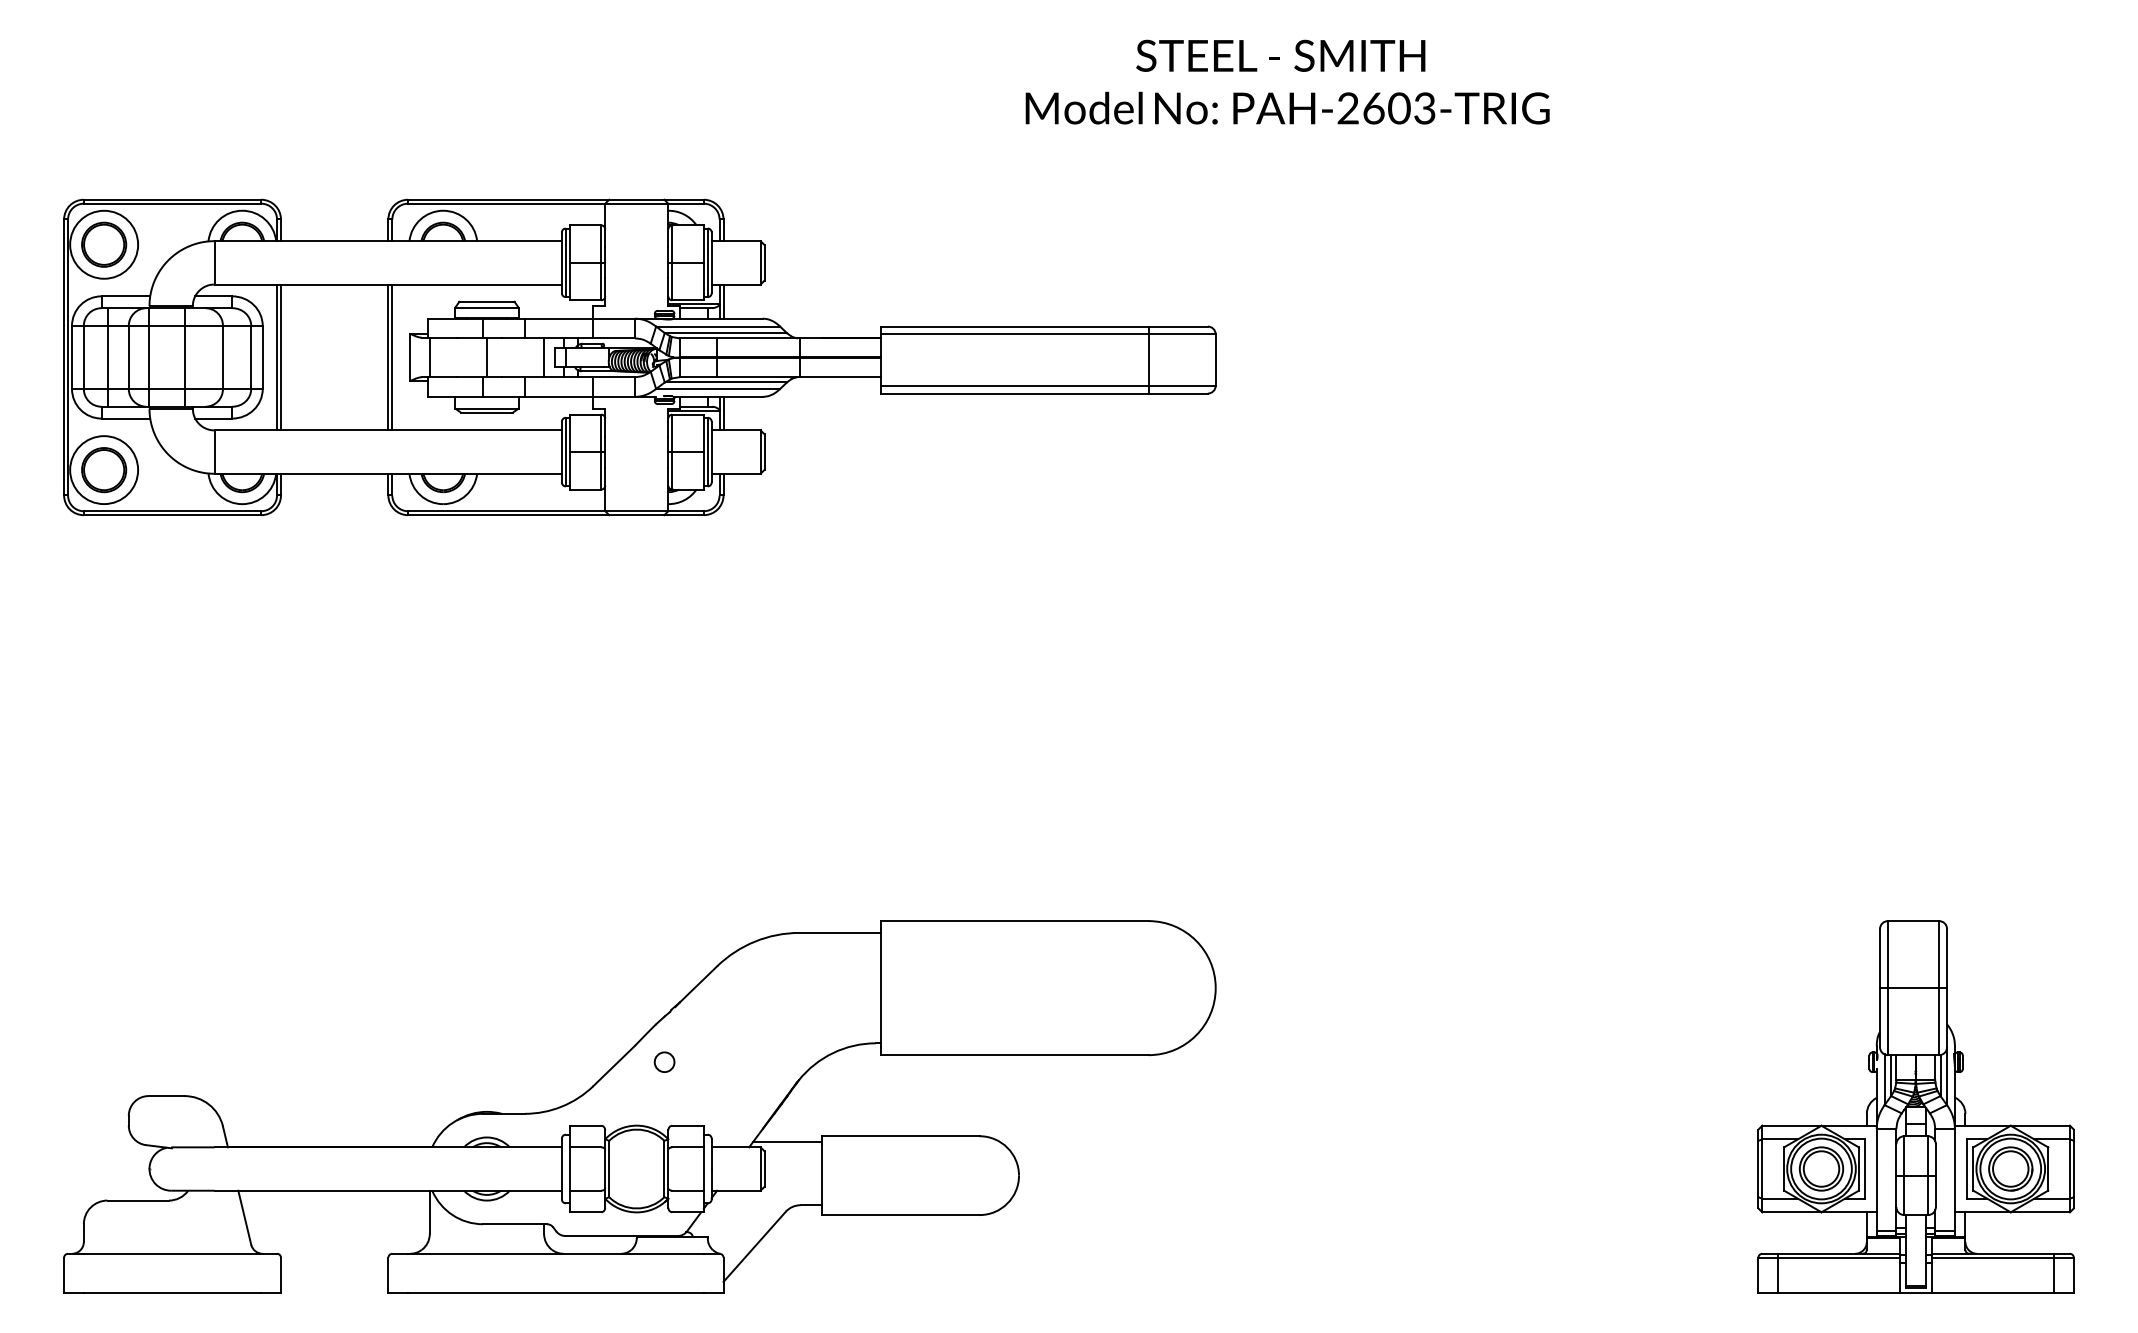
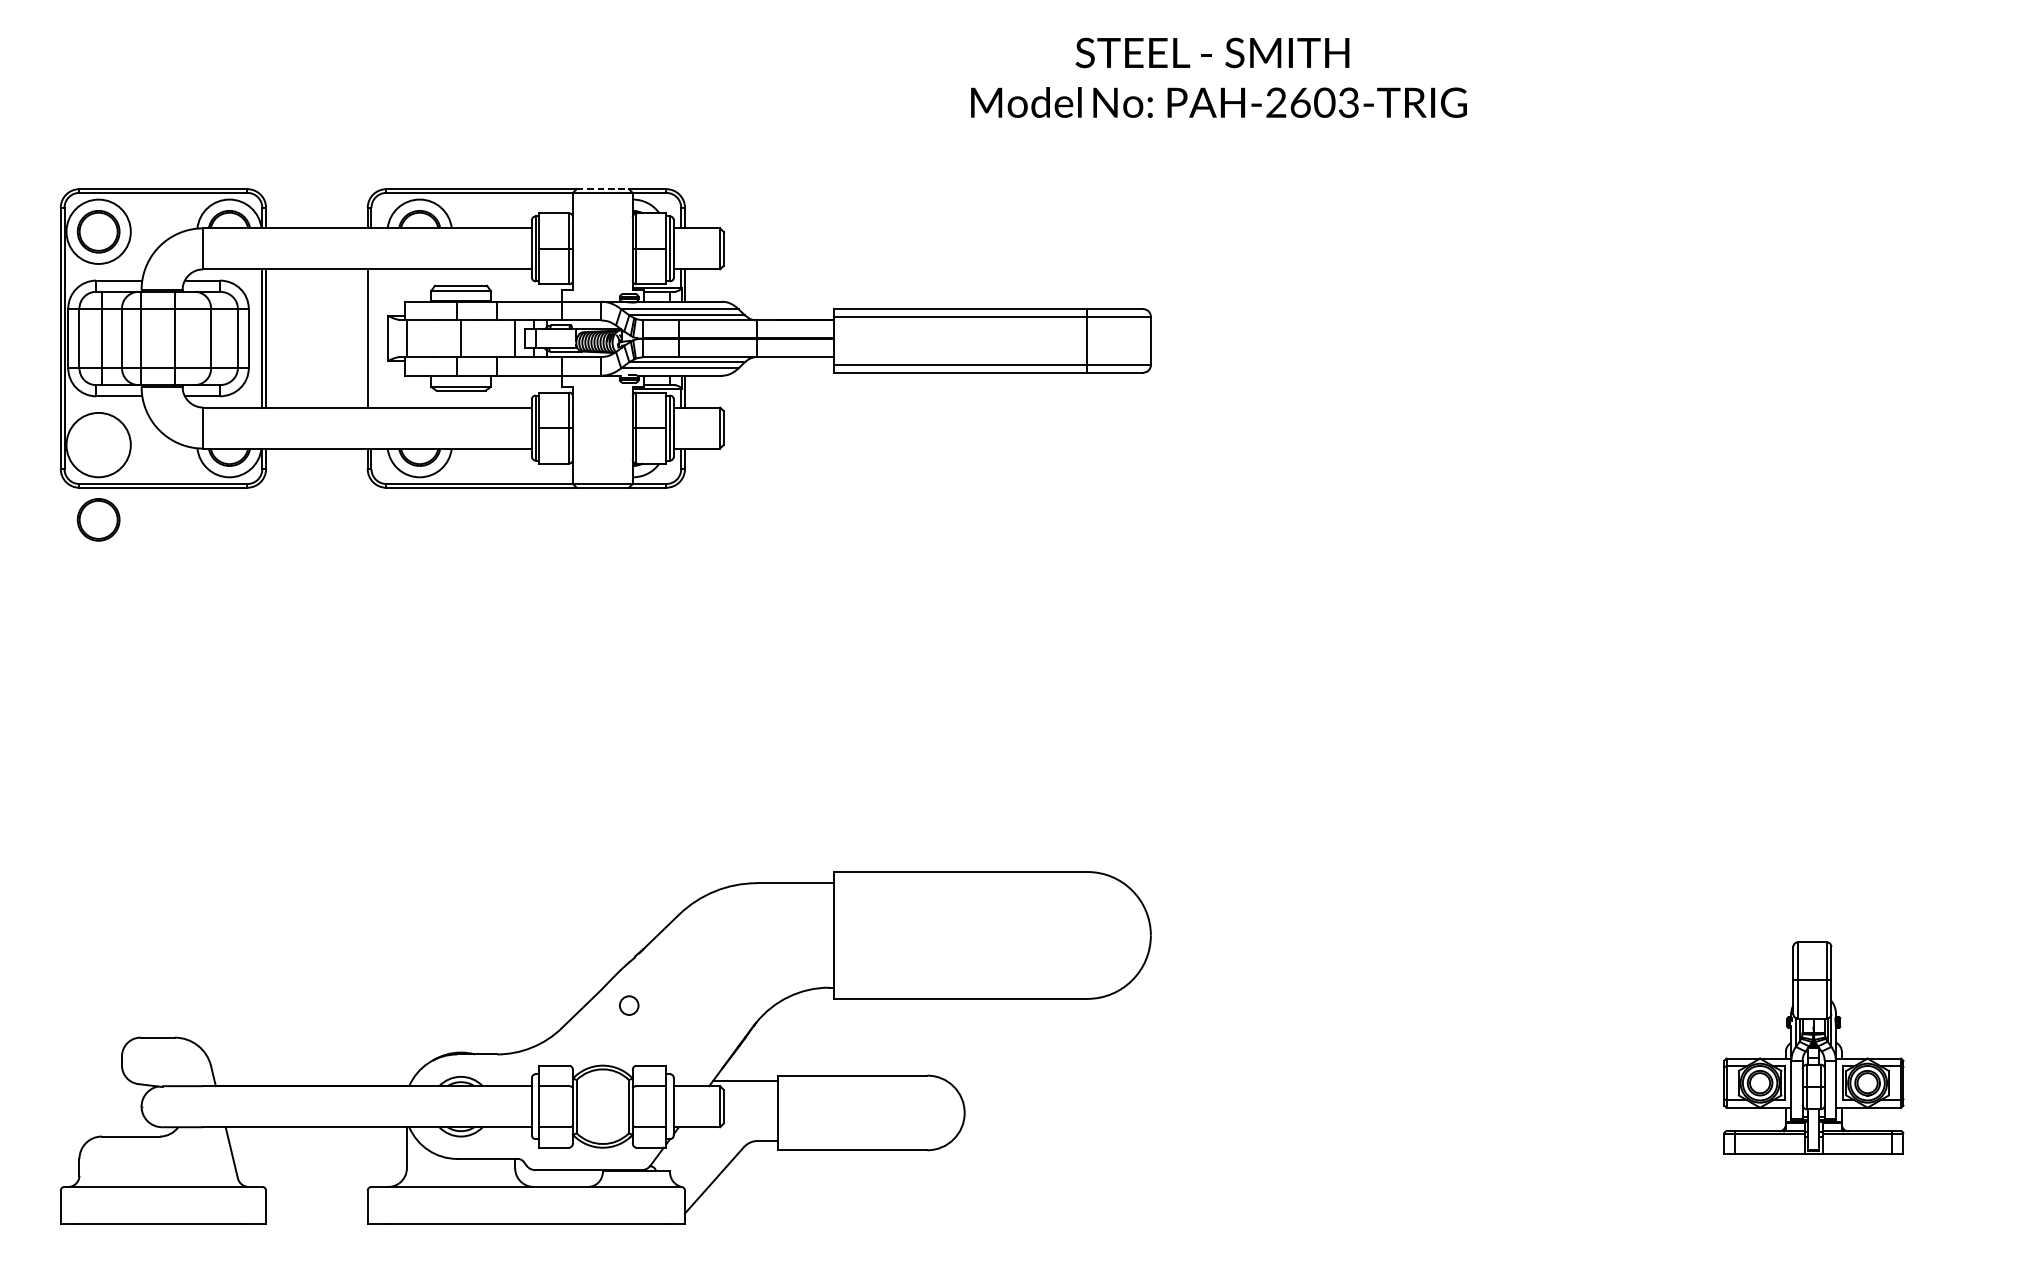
line: (636, 199) -> (602, 188), solid -> dashed
line: (392, 357) -> (371, 338), removed
part: (104, 470) -> (99, 520), moved
part: (1915, 1106) -> (1813, 1047), size x0.6

